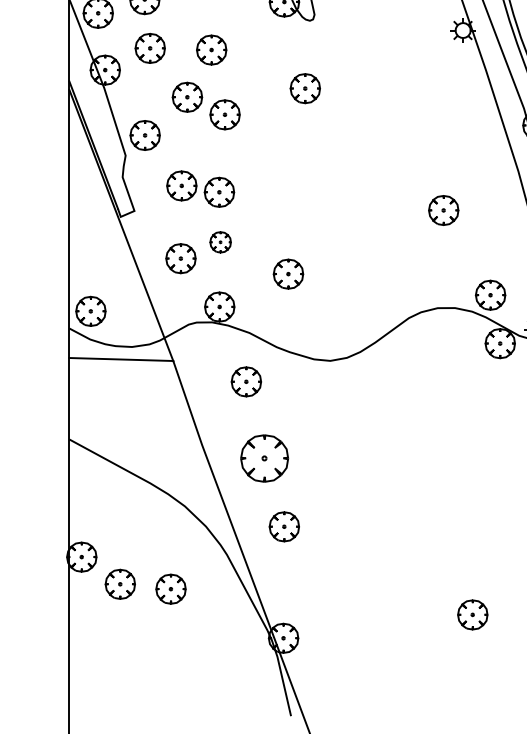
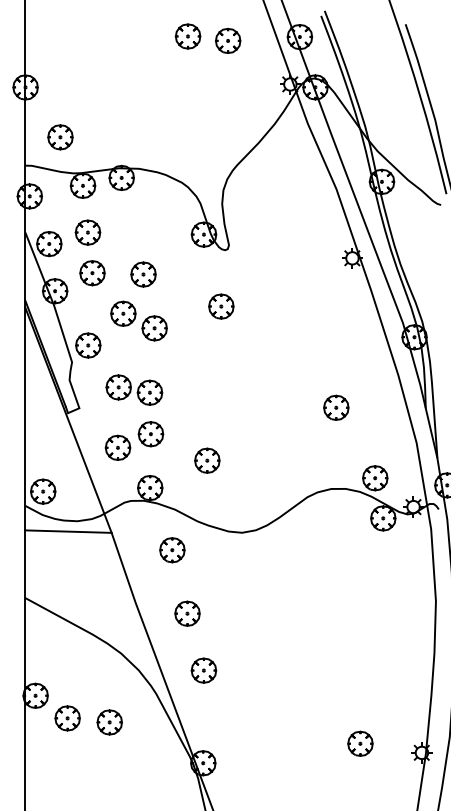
part: (220, 242) -> (150, 434), size x1.43
part: (264, 458) -> (187, 613), size x0.62

